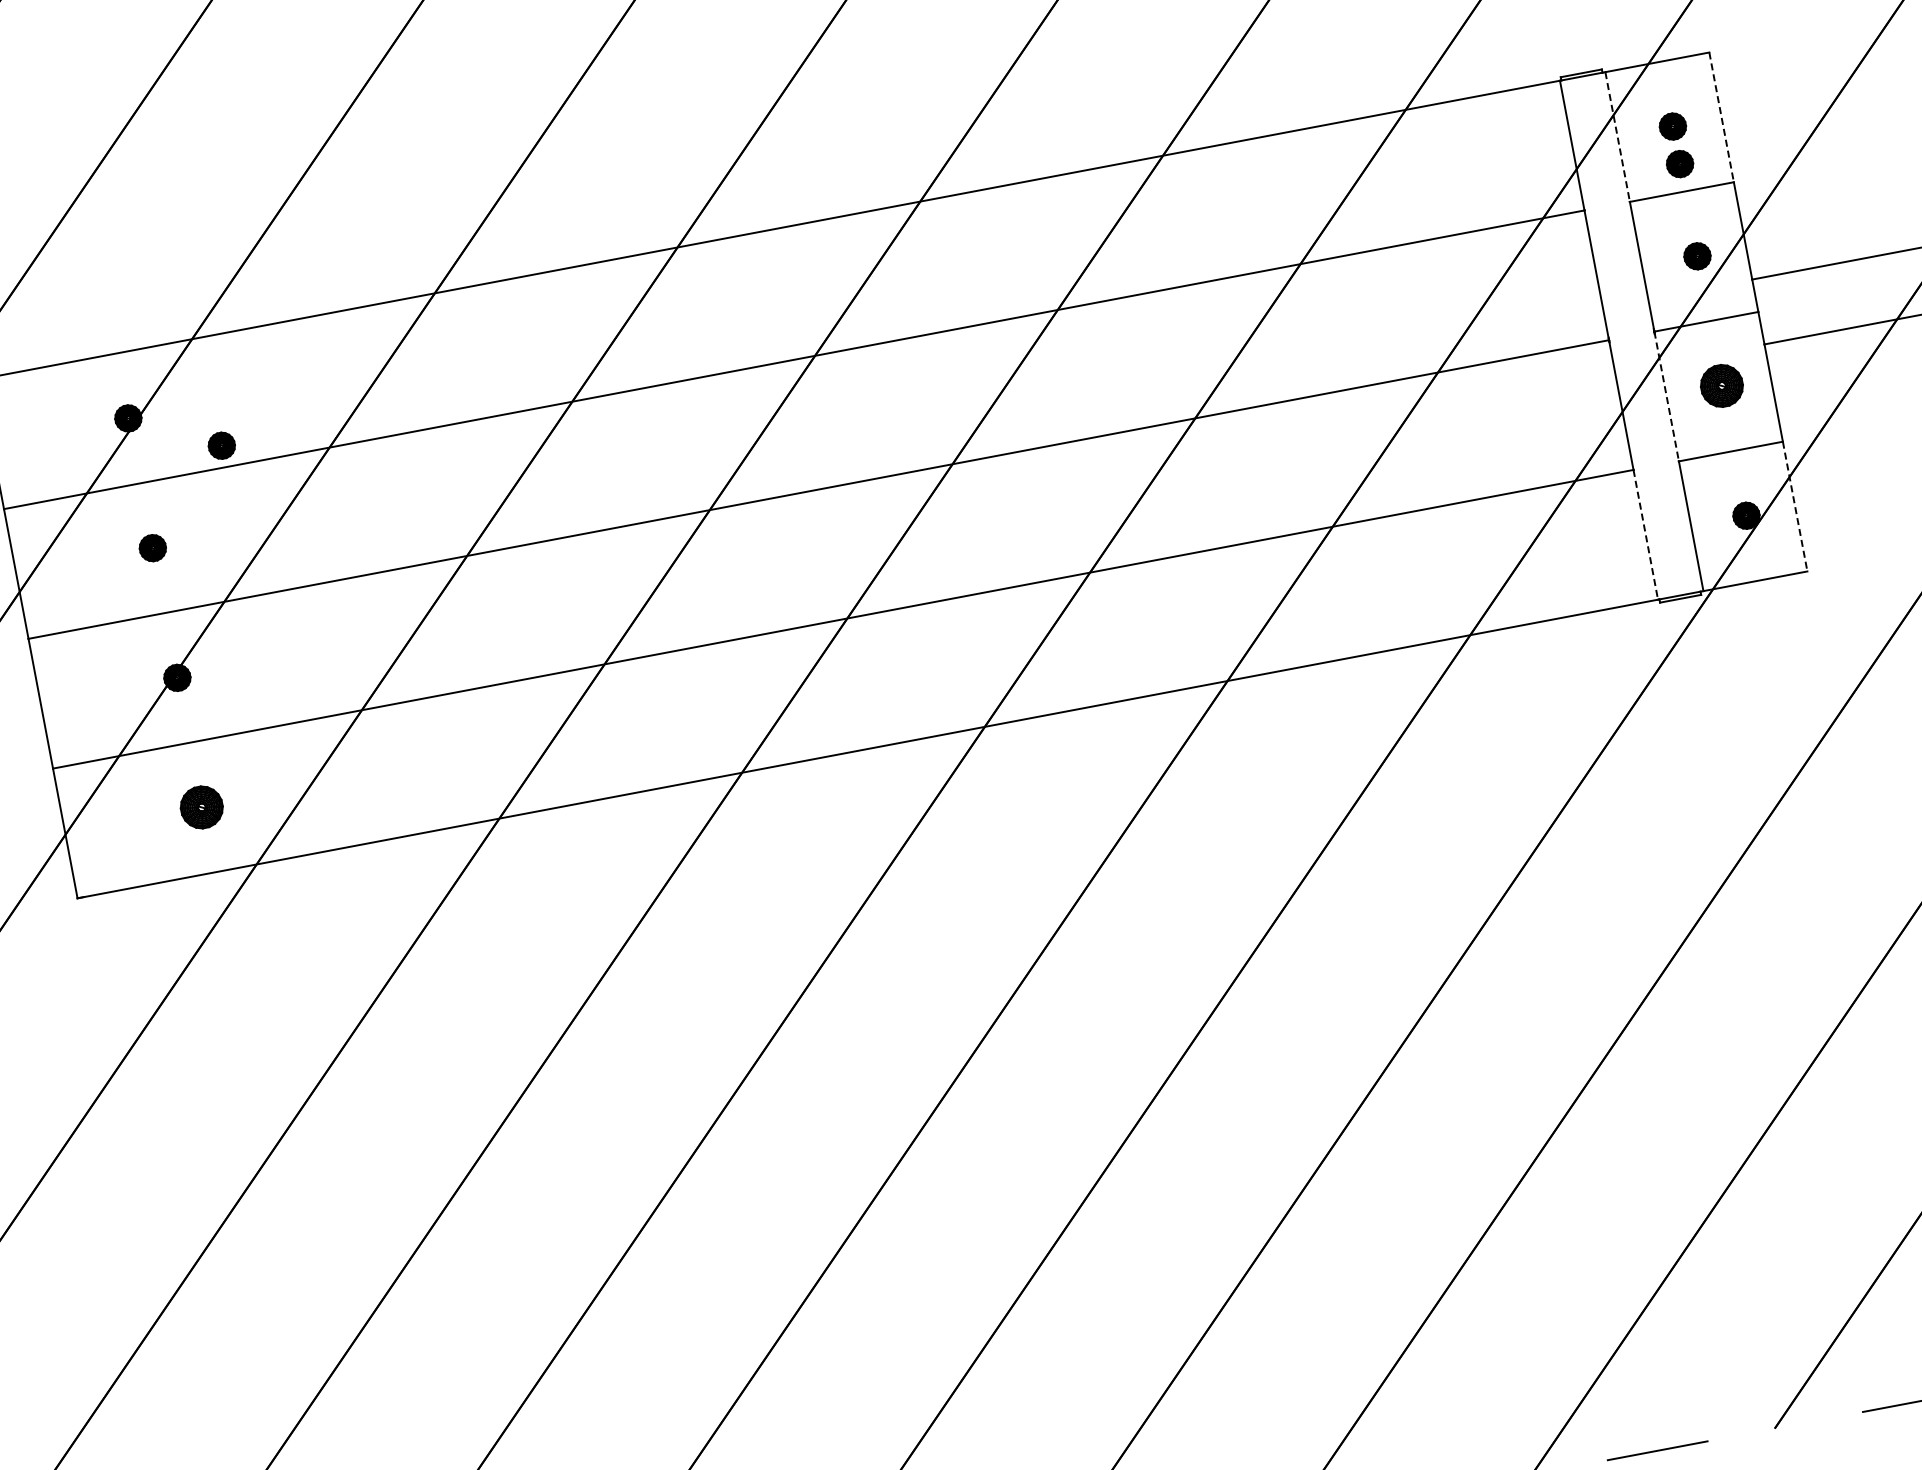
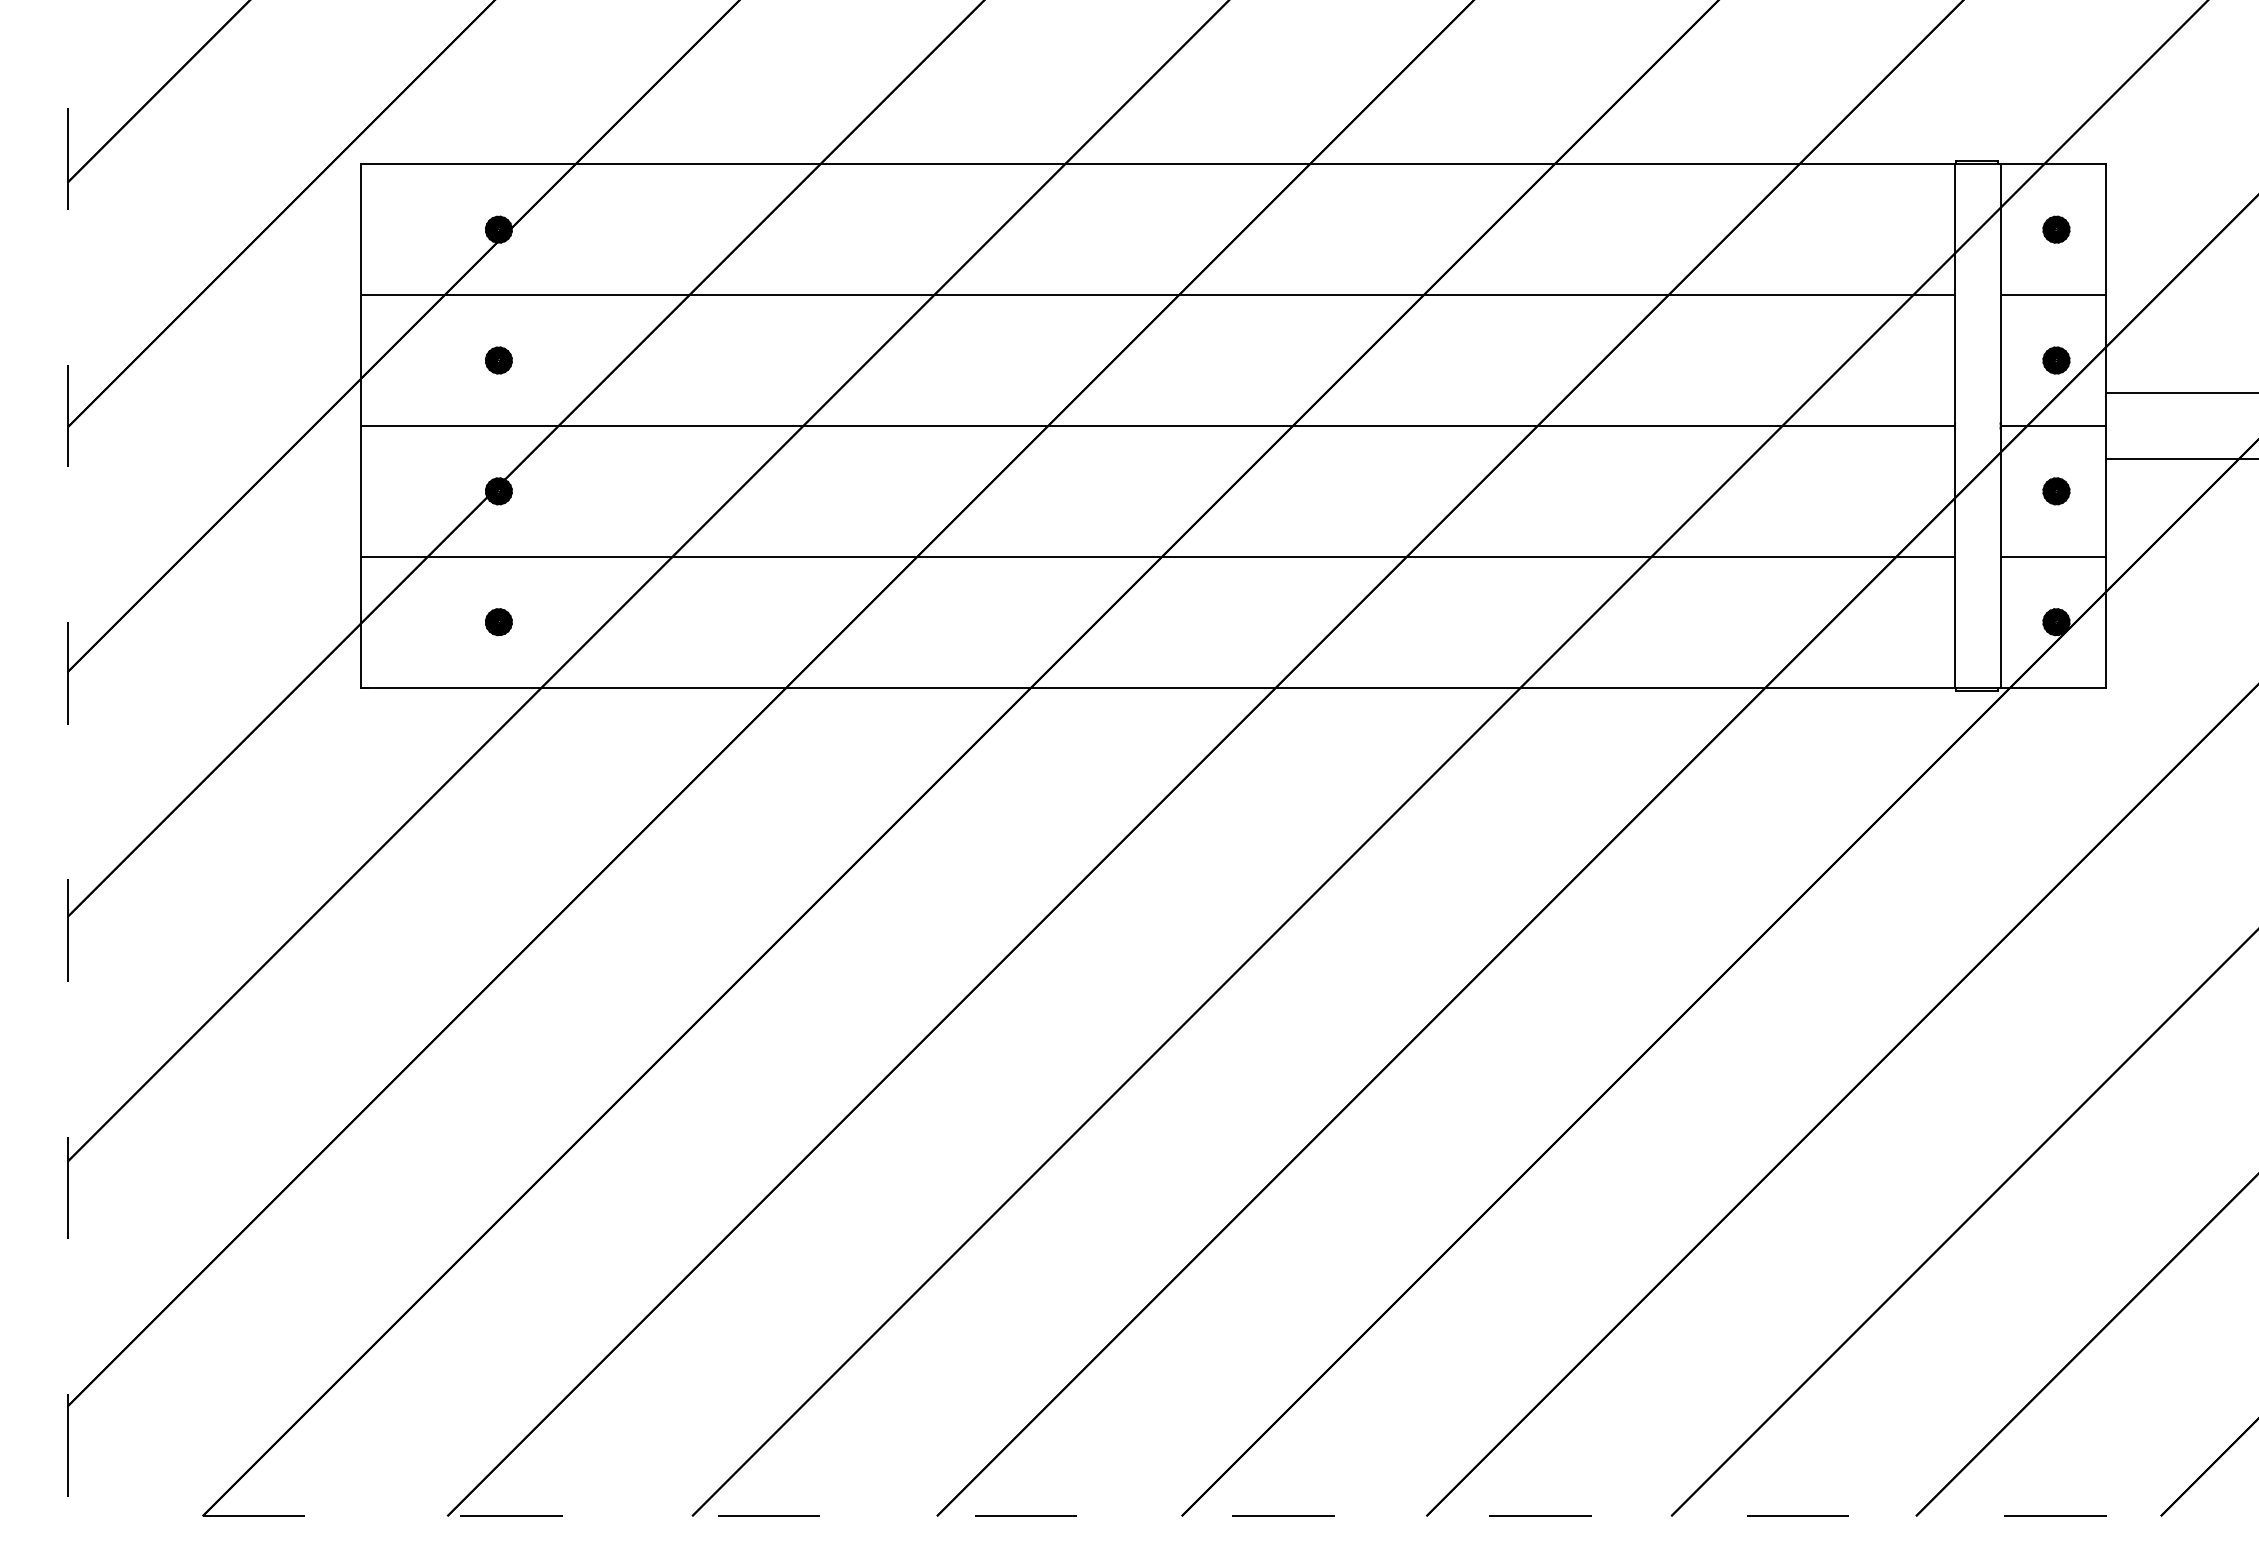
line: (1721, 118) -> (2105, 230), dashed -> solid
line: (1617, 137) -> (2000, 230), dashed -> solid
part: (1680, 164) -> (2056, 267), removed
part: (1722, 386) -> (2056, 491), size x0.62
line: (1666, 396) -> (2000, 491), dashed -> solid
part: (221, 445) -> (584, 273), removed
line: (1795, 506) -> (2105, 622), dashed -> solid
line: (1645, 535) -> (1954, 622), dashed -> solid
part: (201, 808) -> (498, 622), size x0.62

